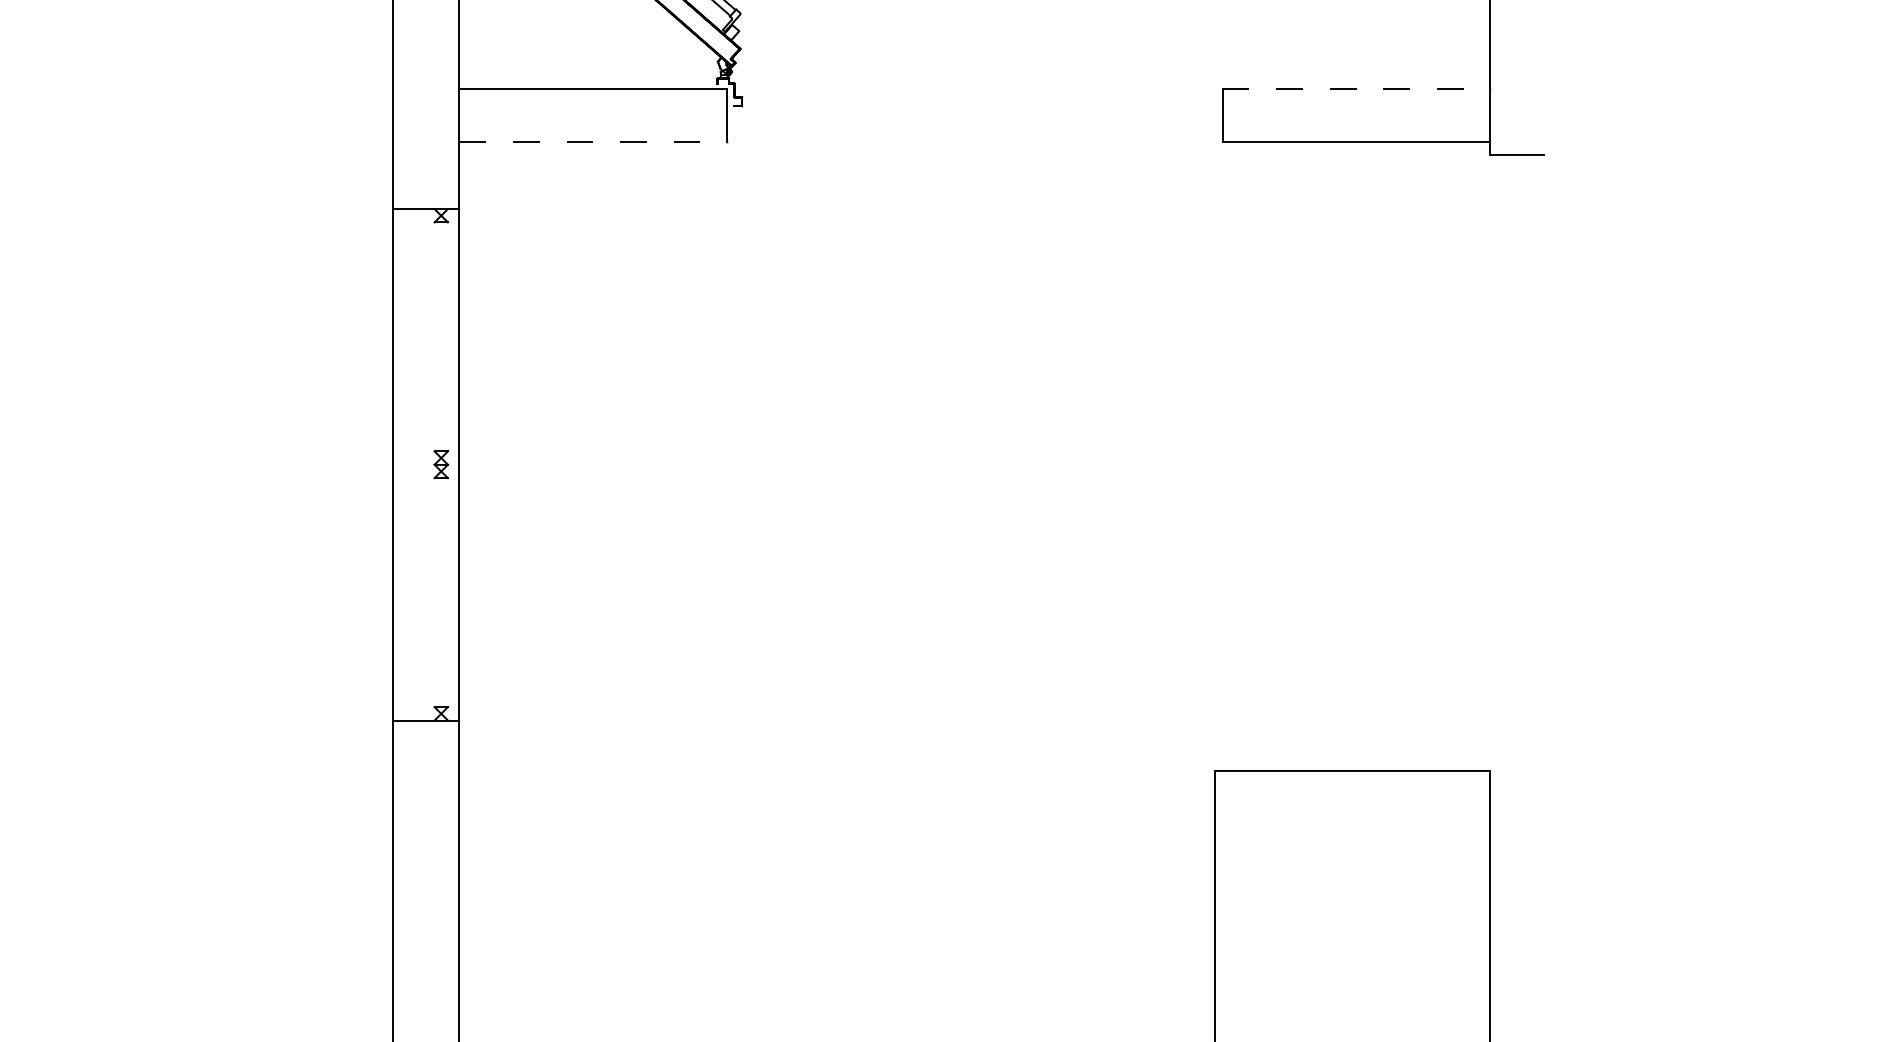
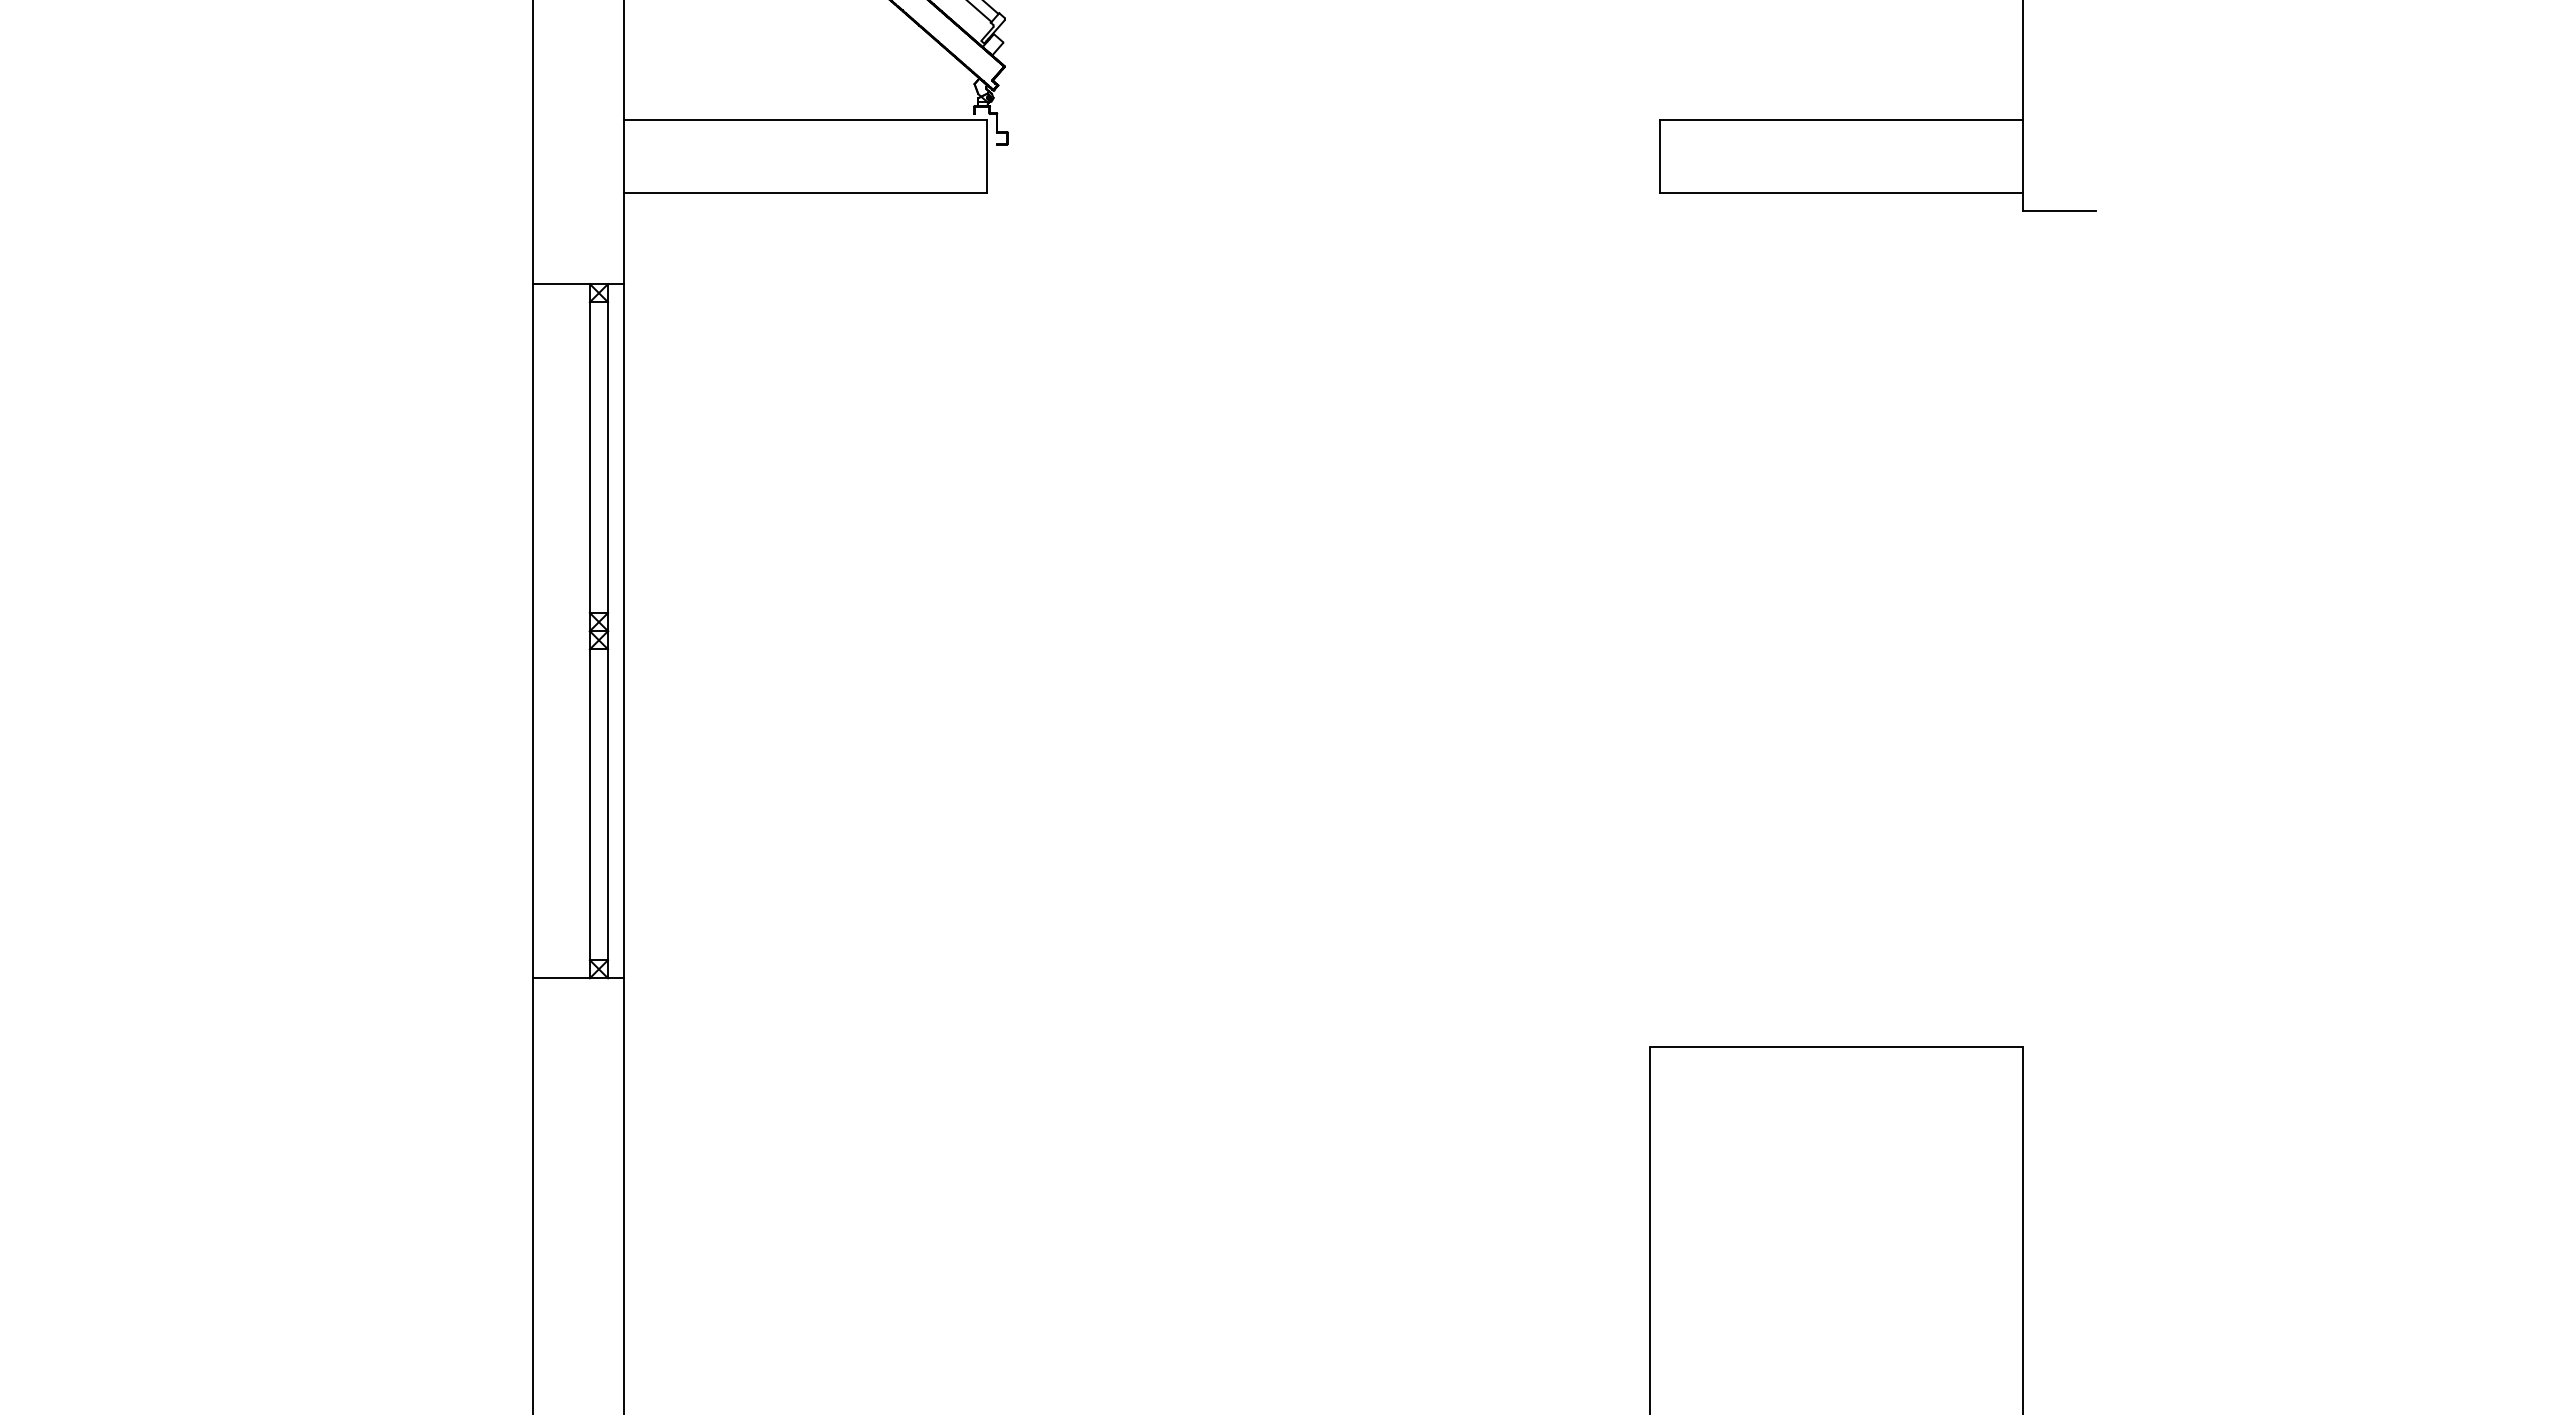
line: (1356, 88) -> (1841, 120), dashed -> solid
line: (593, 142) -> (805, 193), dashed -> solid
line: (434, 465) -> (589, 631), added
line: (448, 465) -> (608, 631), added

